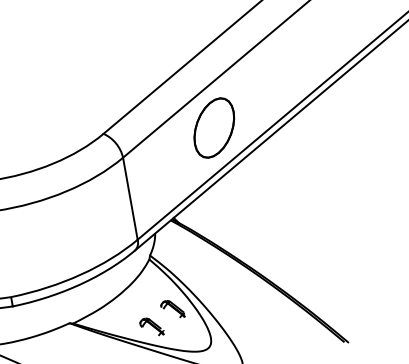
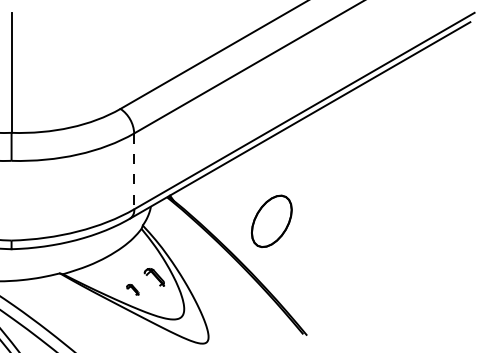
part: (213, 127) -> (271, 220), moved
line: (130, 198) -> (134, 171), solid -> dashed
part: (151, 326) -> (132, 289), size x0.6

